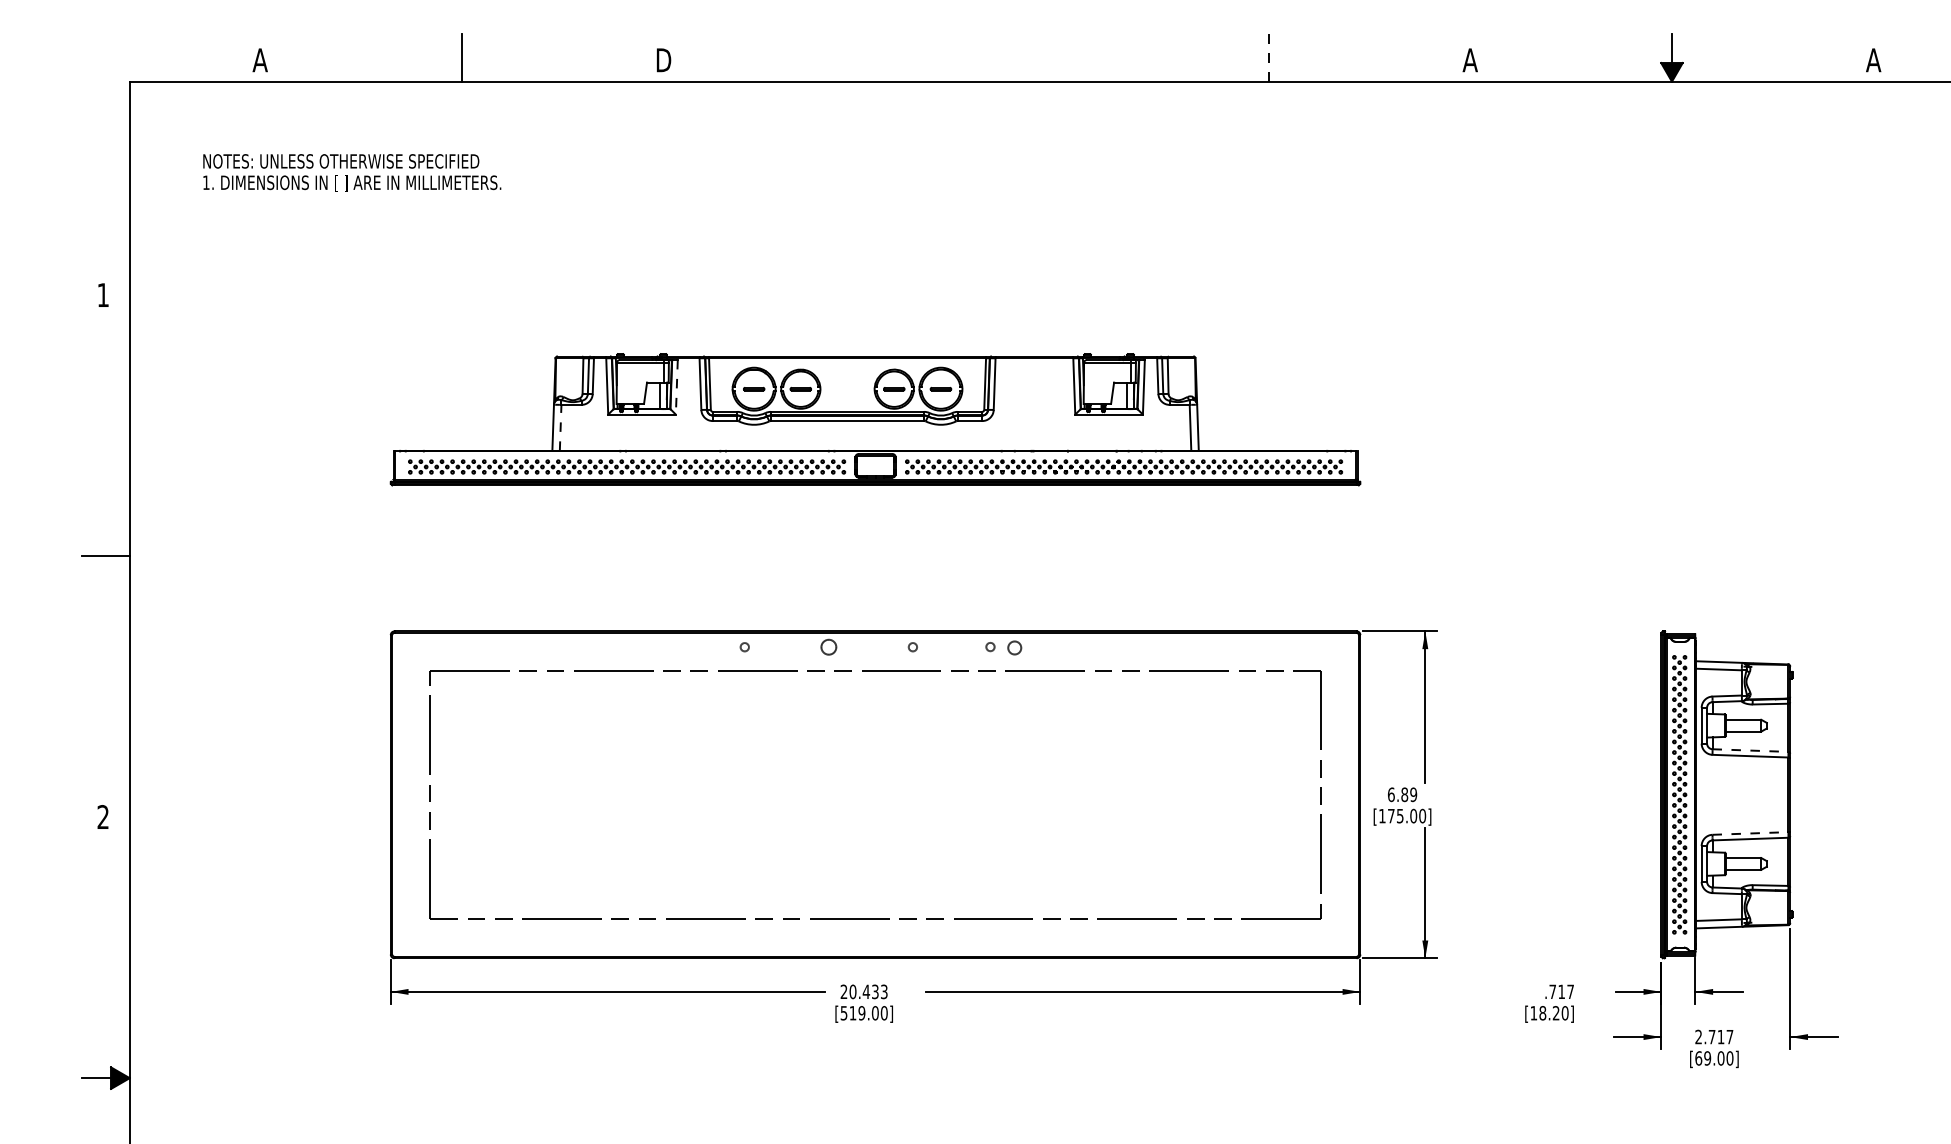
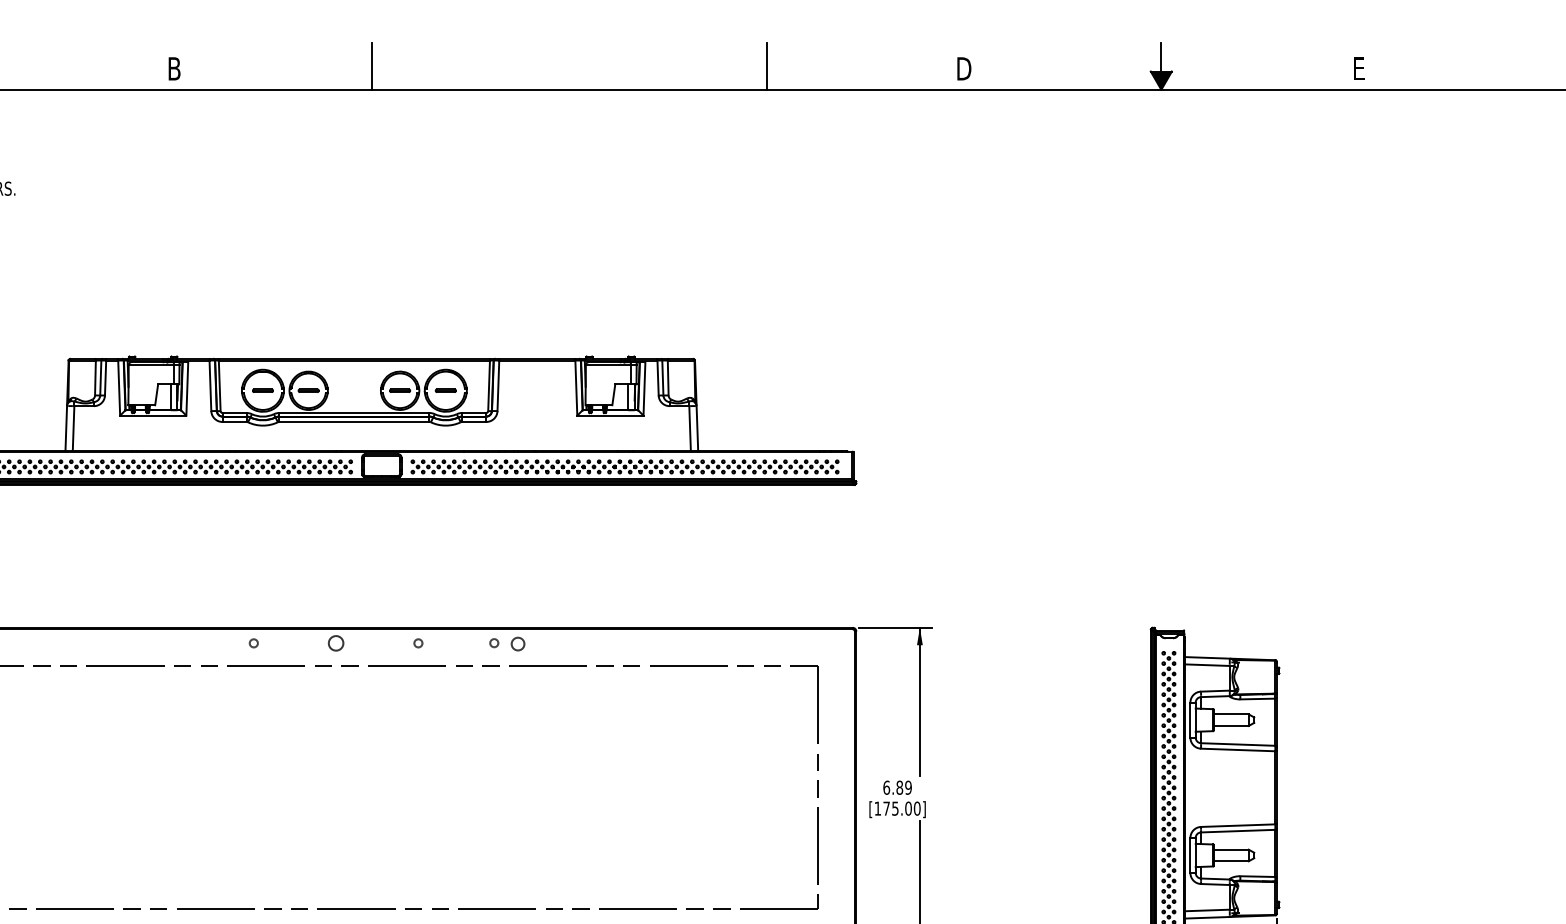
line: (865, 57) -> (371, 66), added
line: (1268, 57) -> (766, 66), dashed -> solid
text: (663, 60) -> (174, 69), D -> B
text: (1469, 60) -> (963, 69), A -> D
text: (1873, 60) -> (1358, 69), A -> E
line: (676, 387) -> (186, 389), dashed -> solid
line: (560, 427) -> (73, 428), dashed -> solid
line: (1750, 750) -> (1238, 744), dashed -> solid
line: (1750, 833) -> (1238, 825), dashed -> solid

